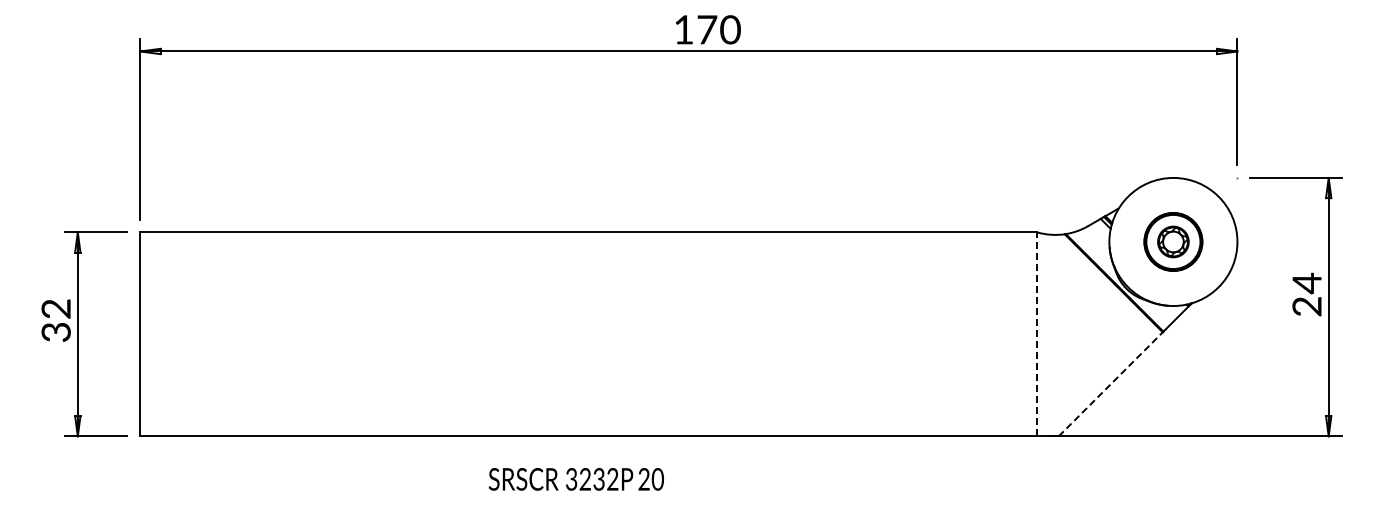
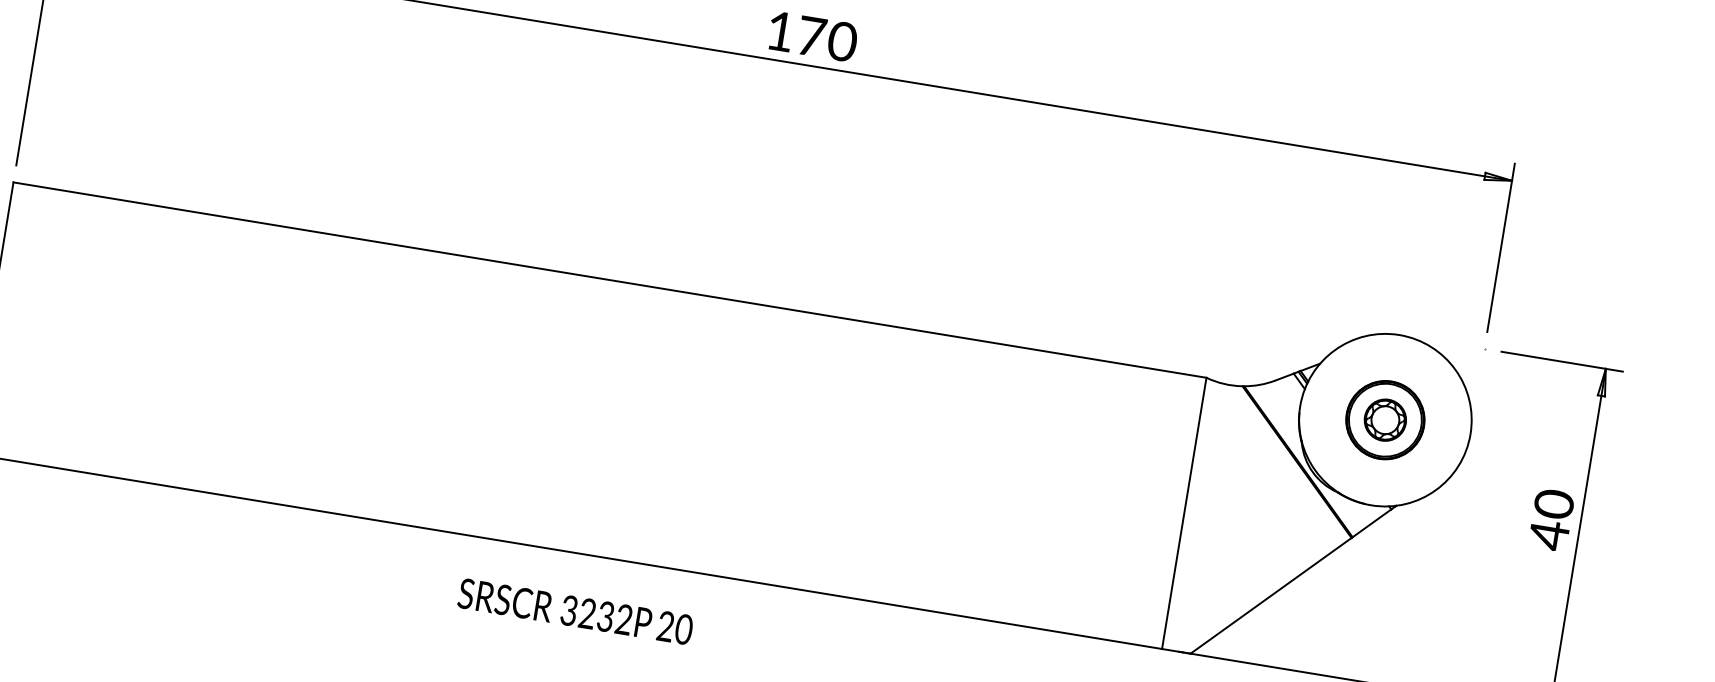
text: (1306, 294) -> (1550, 519), 24 -> 40
line: (1037, 334) -> (1184, 513), dashed -> solid
line: (1110, 384) -> (1270, 596), dashed -> solid
text: (575, 479) -> (574, 611), moved

